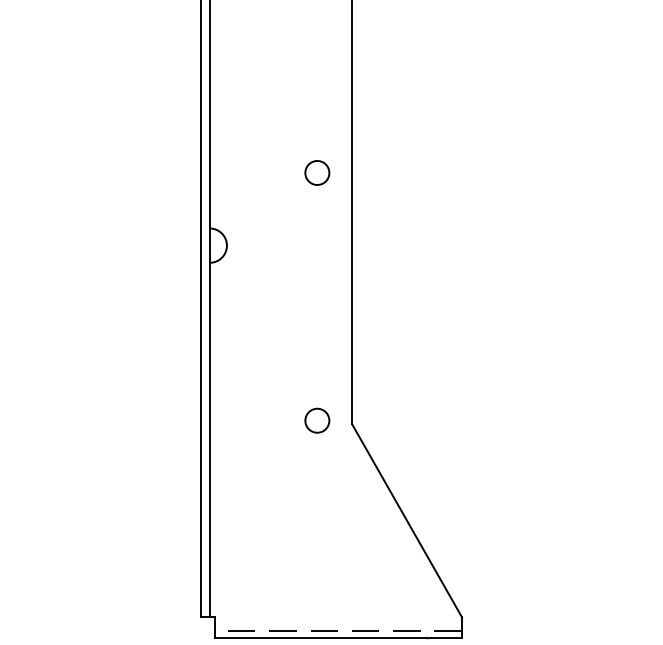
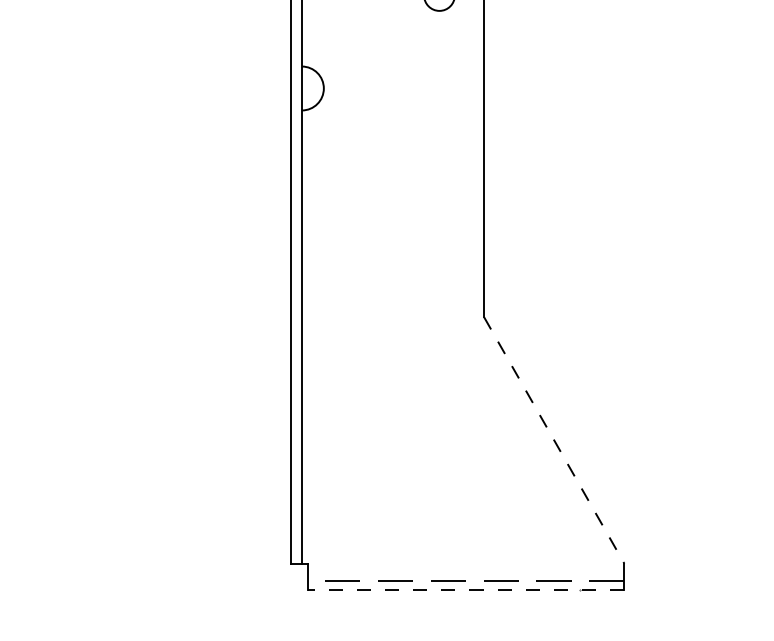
circle: (317, 420) -> (439, 312), removed
line: (407, 520) -> (554, 440), solid -> dashed
line: (338, 637) -> (466, 589), solid -> dashed

